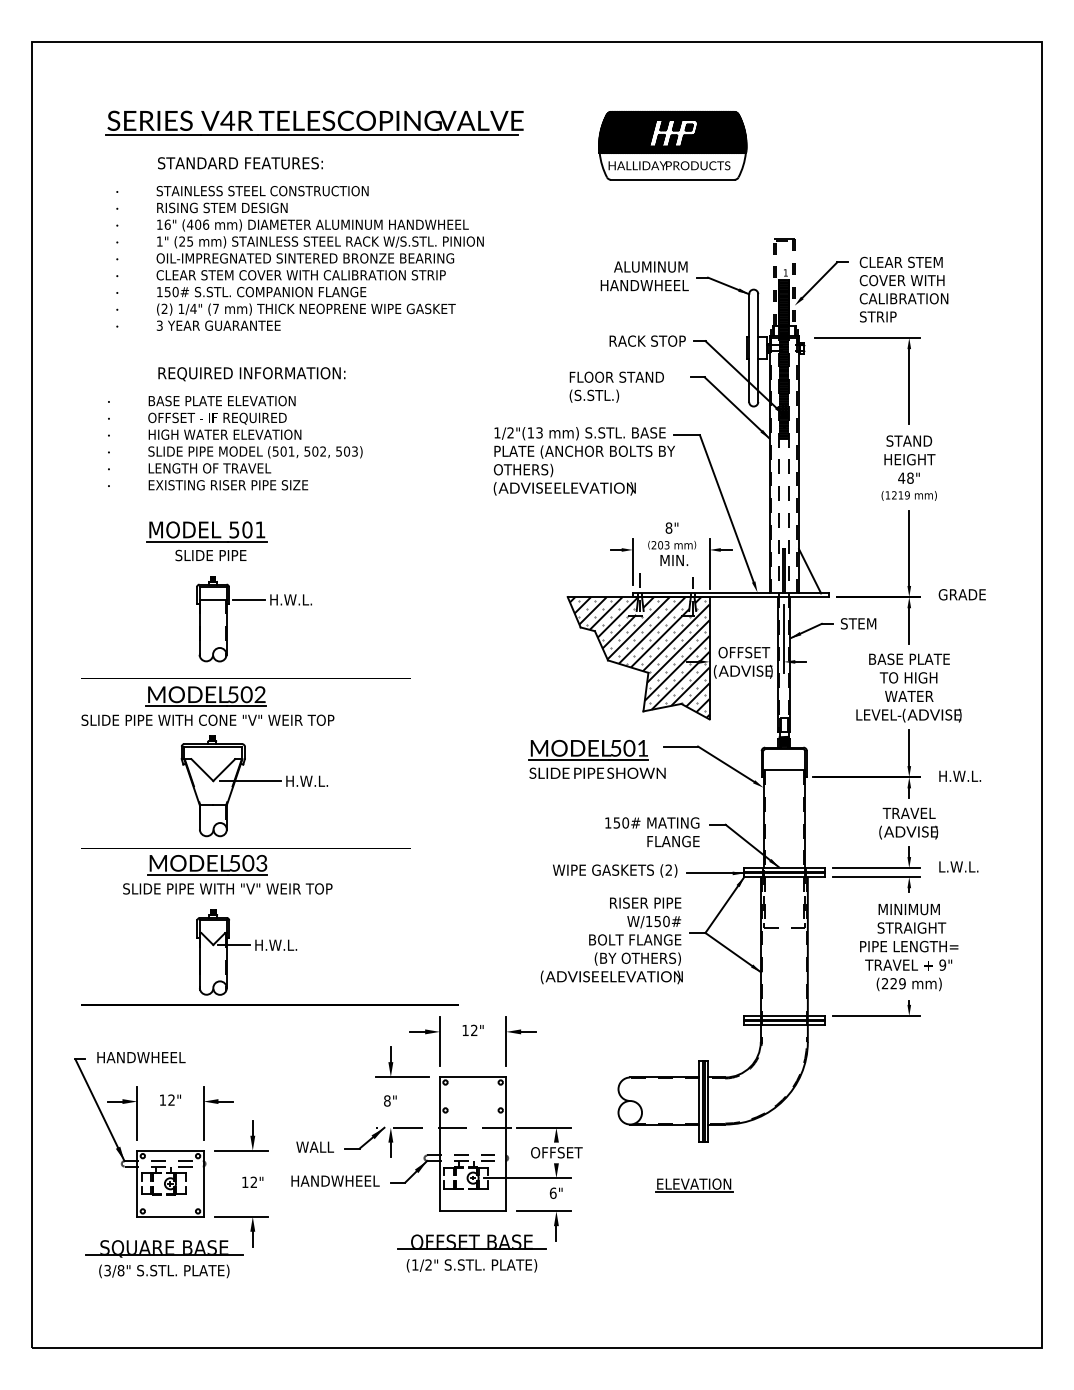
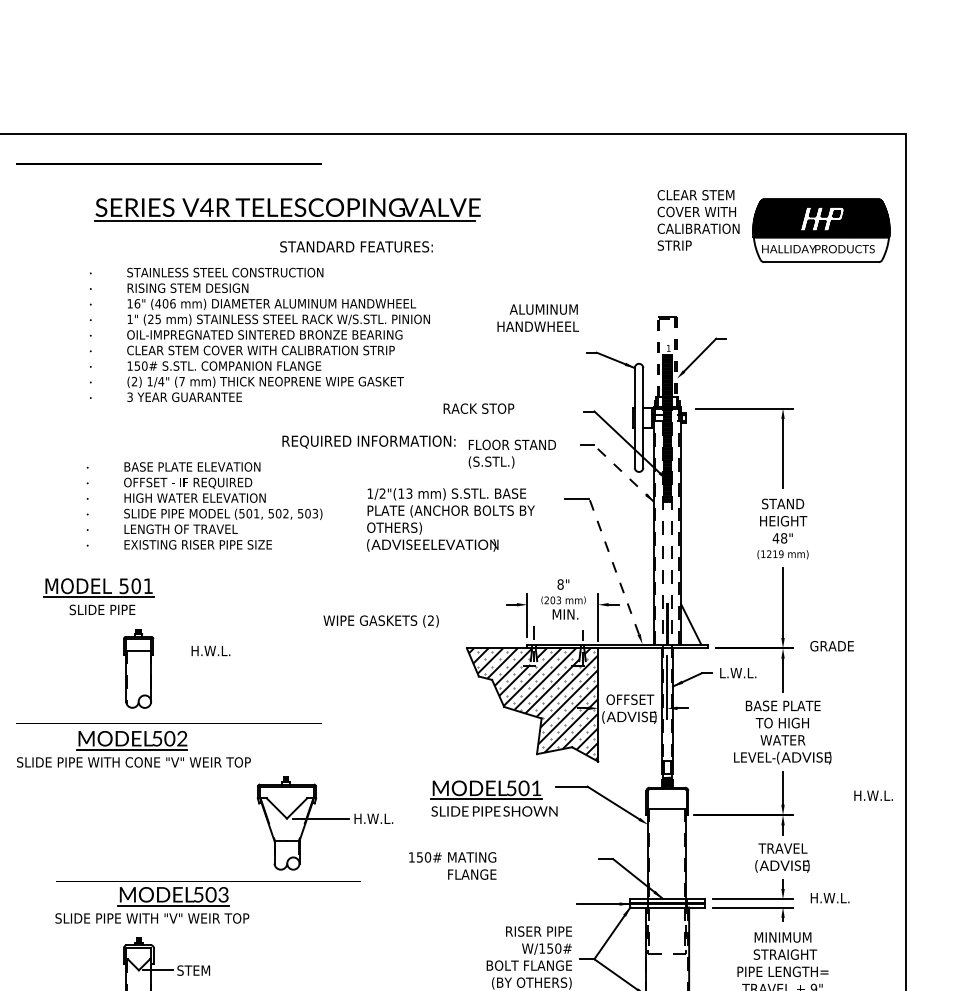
line: (245, 73) -> (168, 163), added
part: (314, 122) -> (287, 209), moved
part: (672, 145) -> (821, 230), moved
text: (240, 163) -> (356, 247), moved
text: (299, 258) -> (259, 334), moved
text: (644, 276) -> (537, 318), moved
text: (903, 289) -> (698, 220), moved
text: (647, 340) -> (478, 408), moved
text: (251, 374) -> (368, 442), moved
line: (737, 407) -> (624, 472), solid -> dashed
text: (235, 443) -> (204, 506), moved
text: (583, 461) -> (450, 520), moved
line: (726, 508) -> (613, 566), solid -> dashed
part: (206, 541) -> (98, 596), moved
line: (248, 599) -> (171, 650), removed
text: (860, 623) -> (737, 672), STEM -> L.W.L.
text: (960, 775) -> (873, 794), moved
part: (253, 786) -> (324, 823), moved
text: (652, 832) -> (452, 866), moved
part: (245, 861) -> (208, 893), moved
text: (960, 866) -> (830, 897), L.W.L. -> H.W.L.
text: (615, 870) -> (381, 620), moved
text: (275, 944) -> (196, 969), H.W.L. -> STEM

